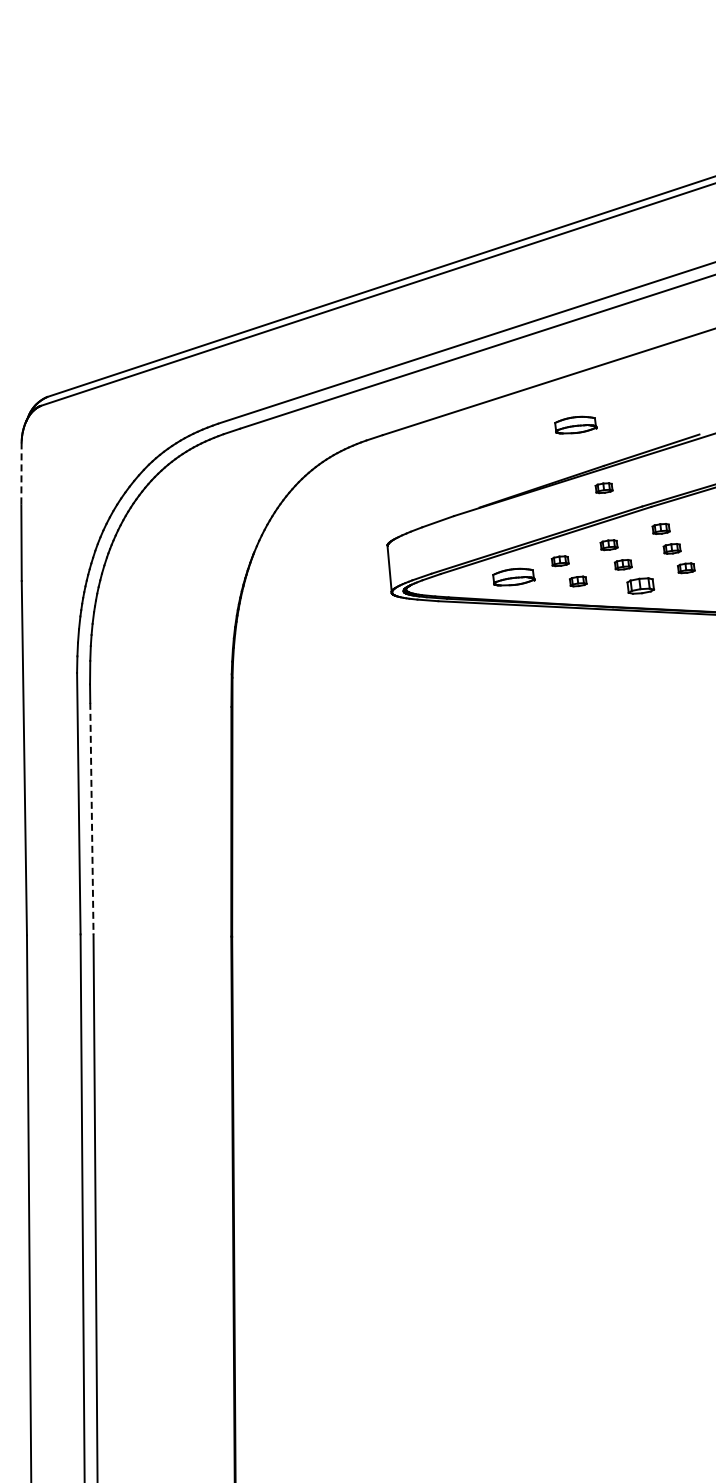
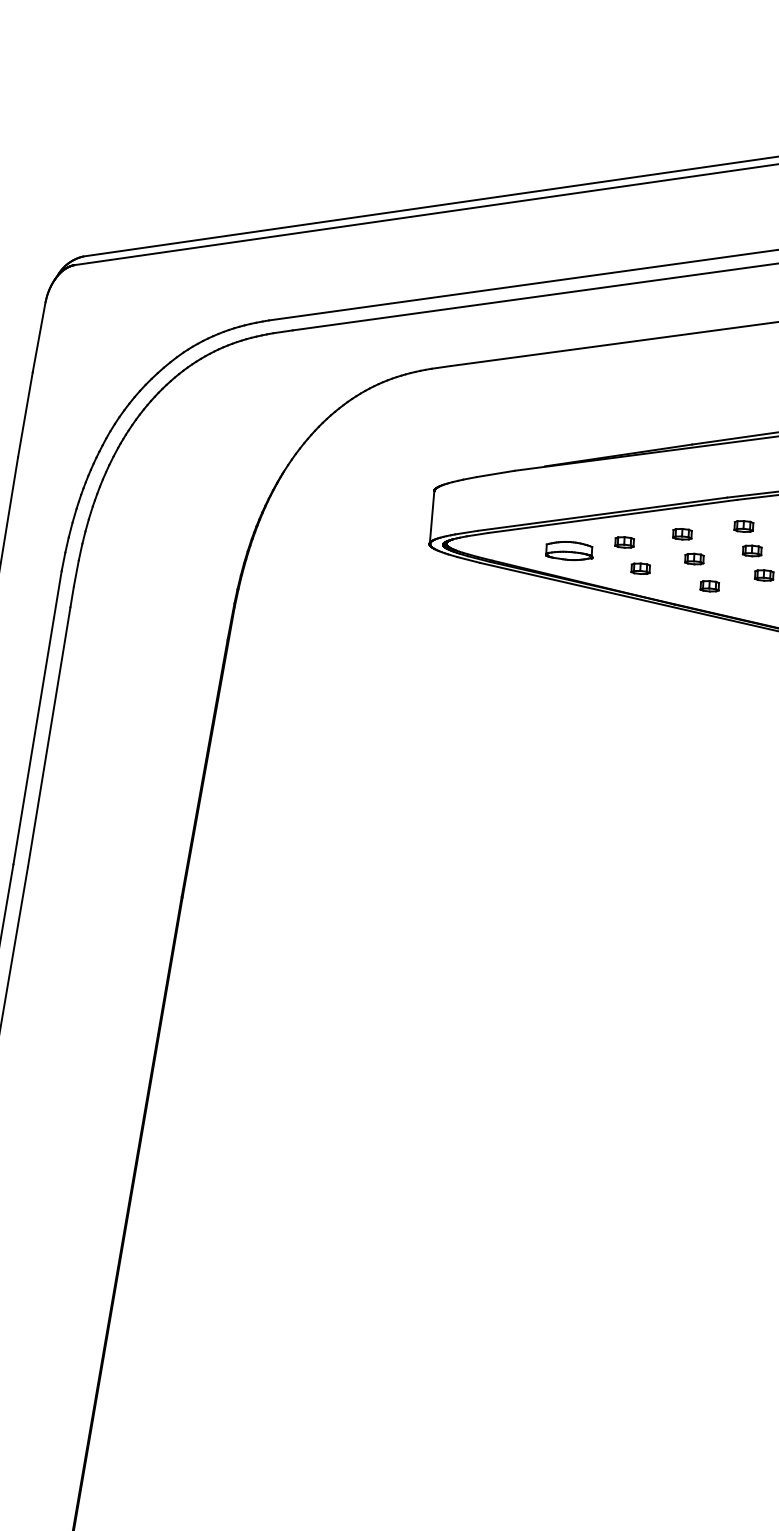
part: (575, 424) -> (668, 392), removed
line: (21, 474) -> (39, 338), dashed -> solid
part: (603, 488) -> (687, 469), removed
part: (640, 585) -> (709, 585), size x0.62
line: (91, 818) -> (48, 736), dashed -> solid

